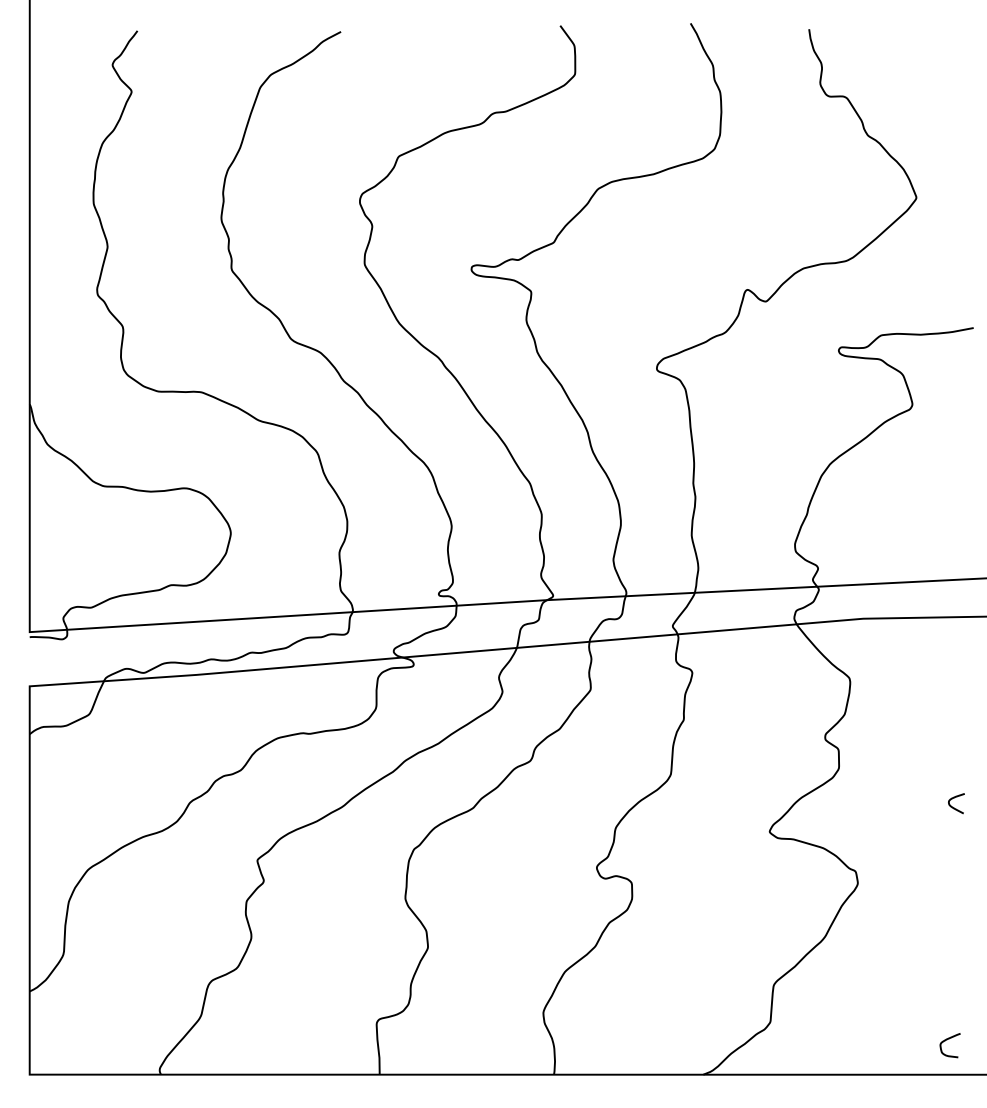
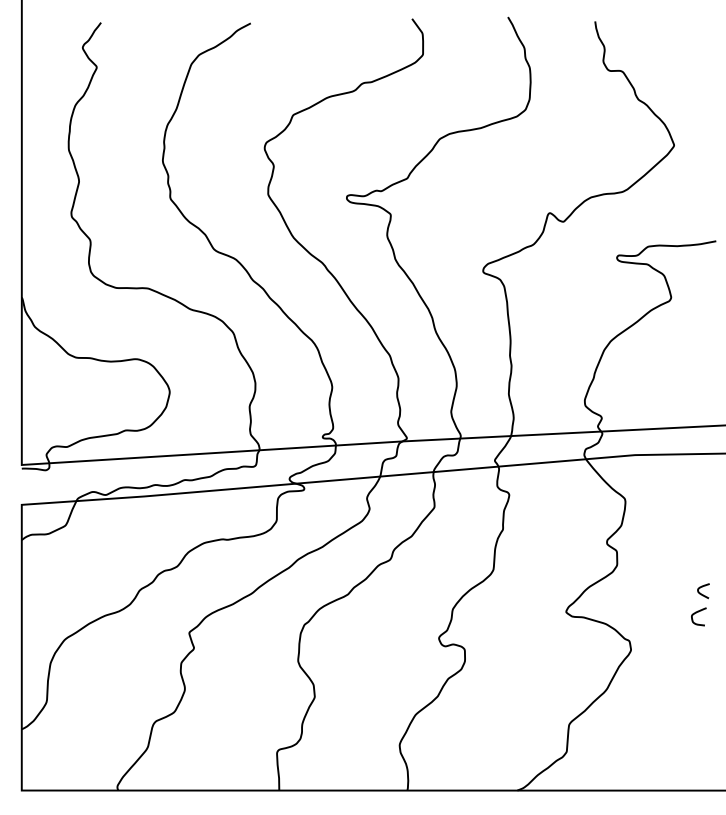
curve: (947, 1040) -> (697, 613), moved

